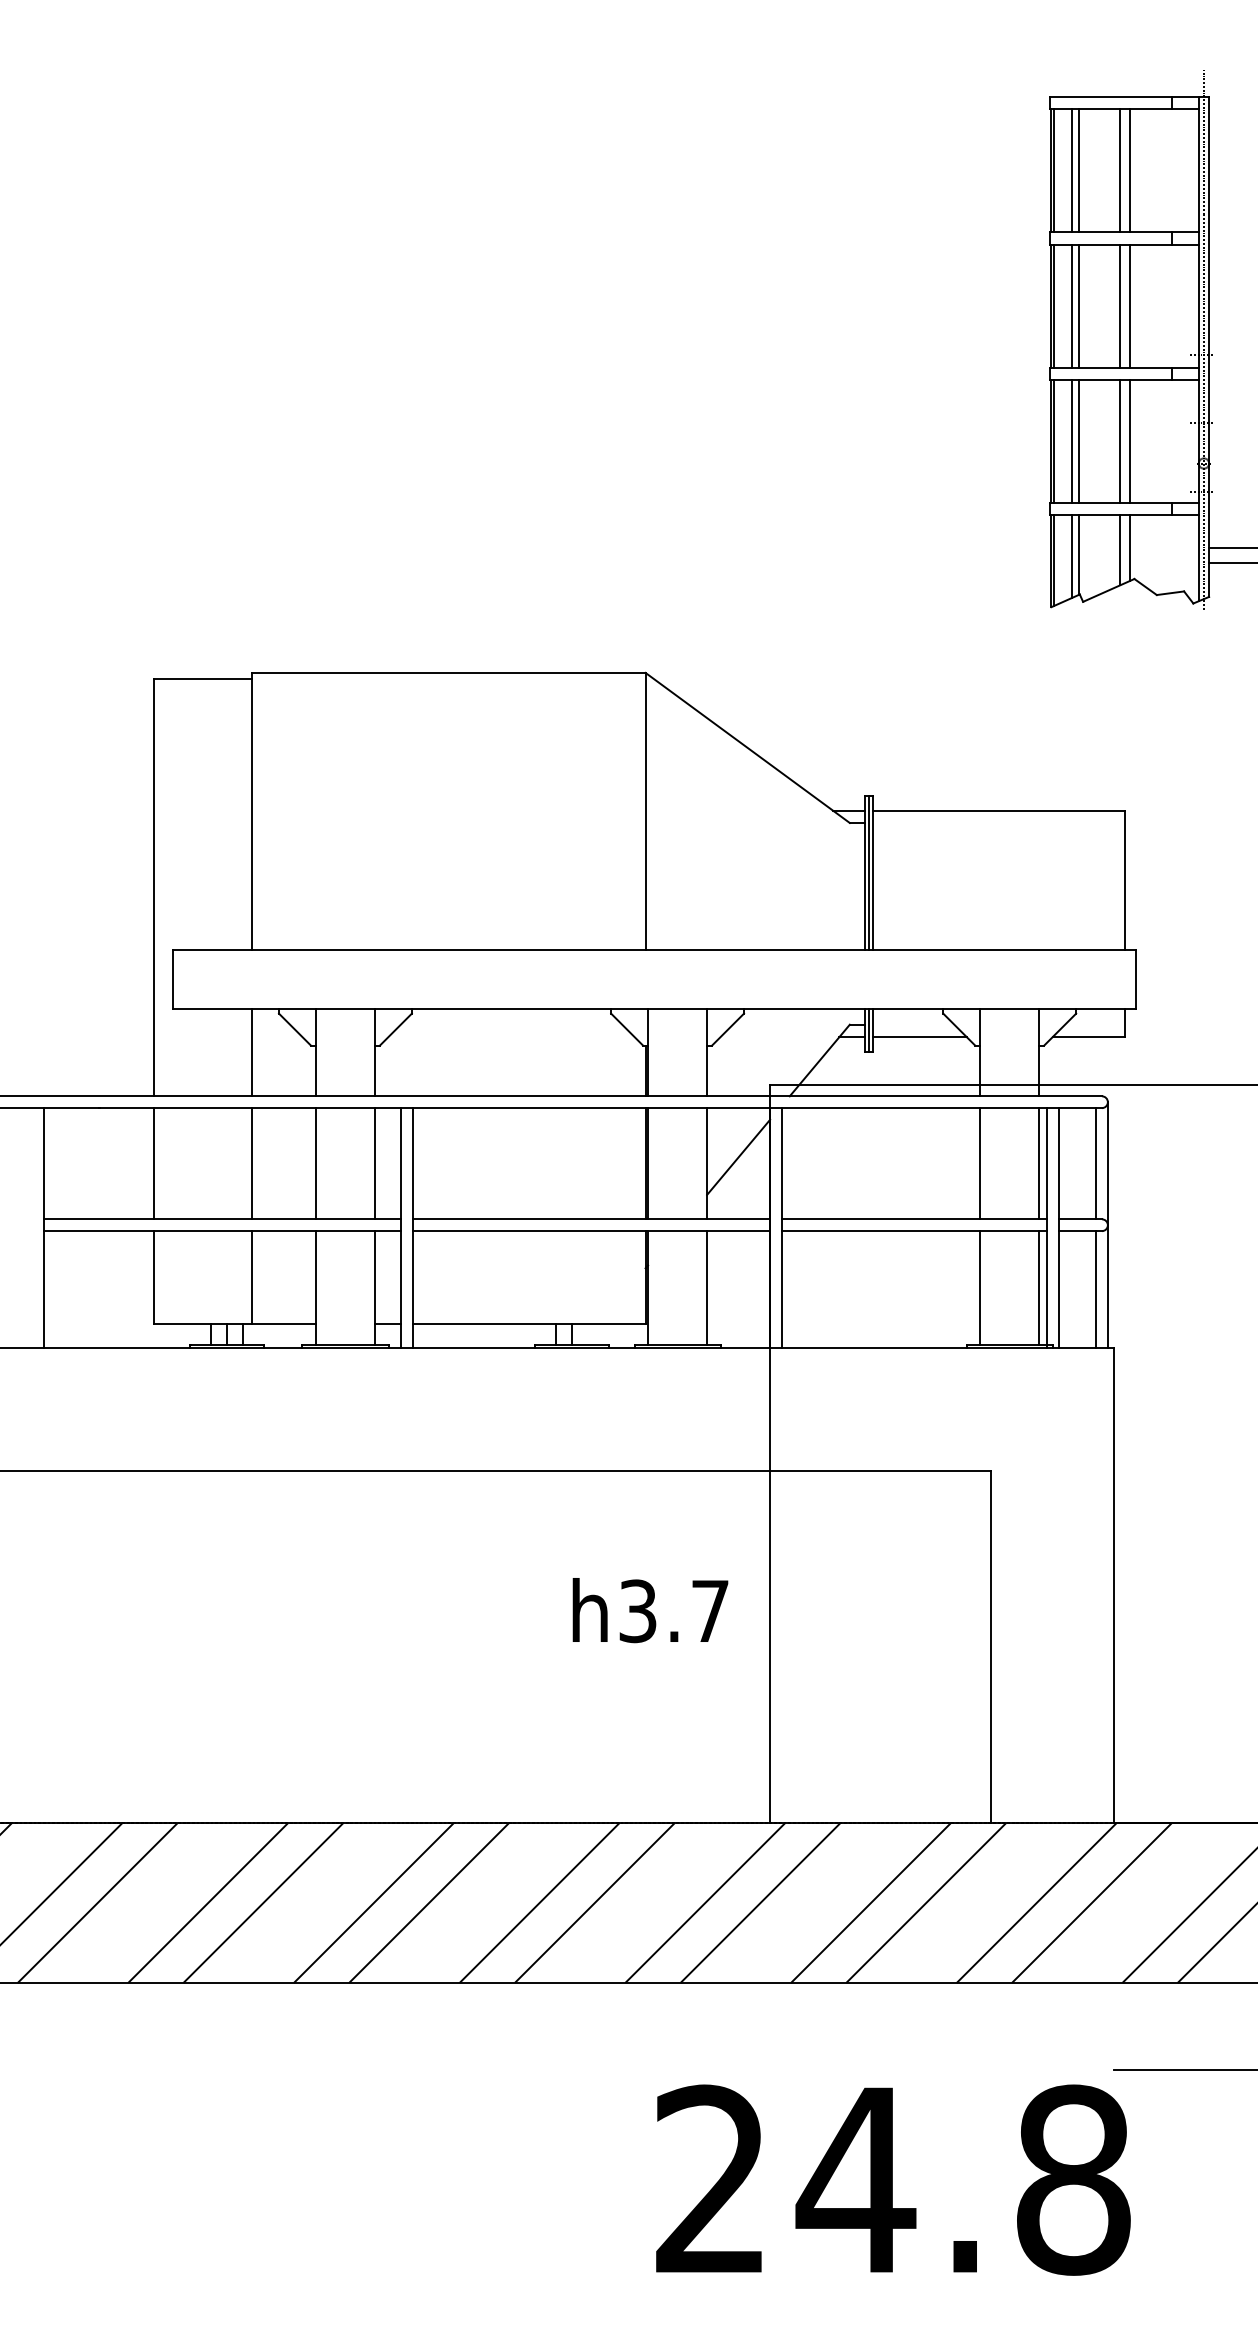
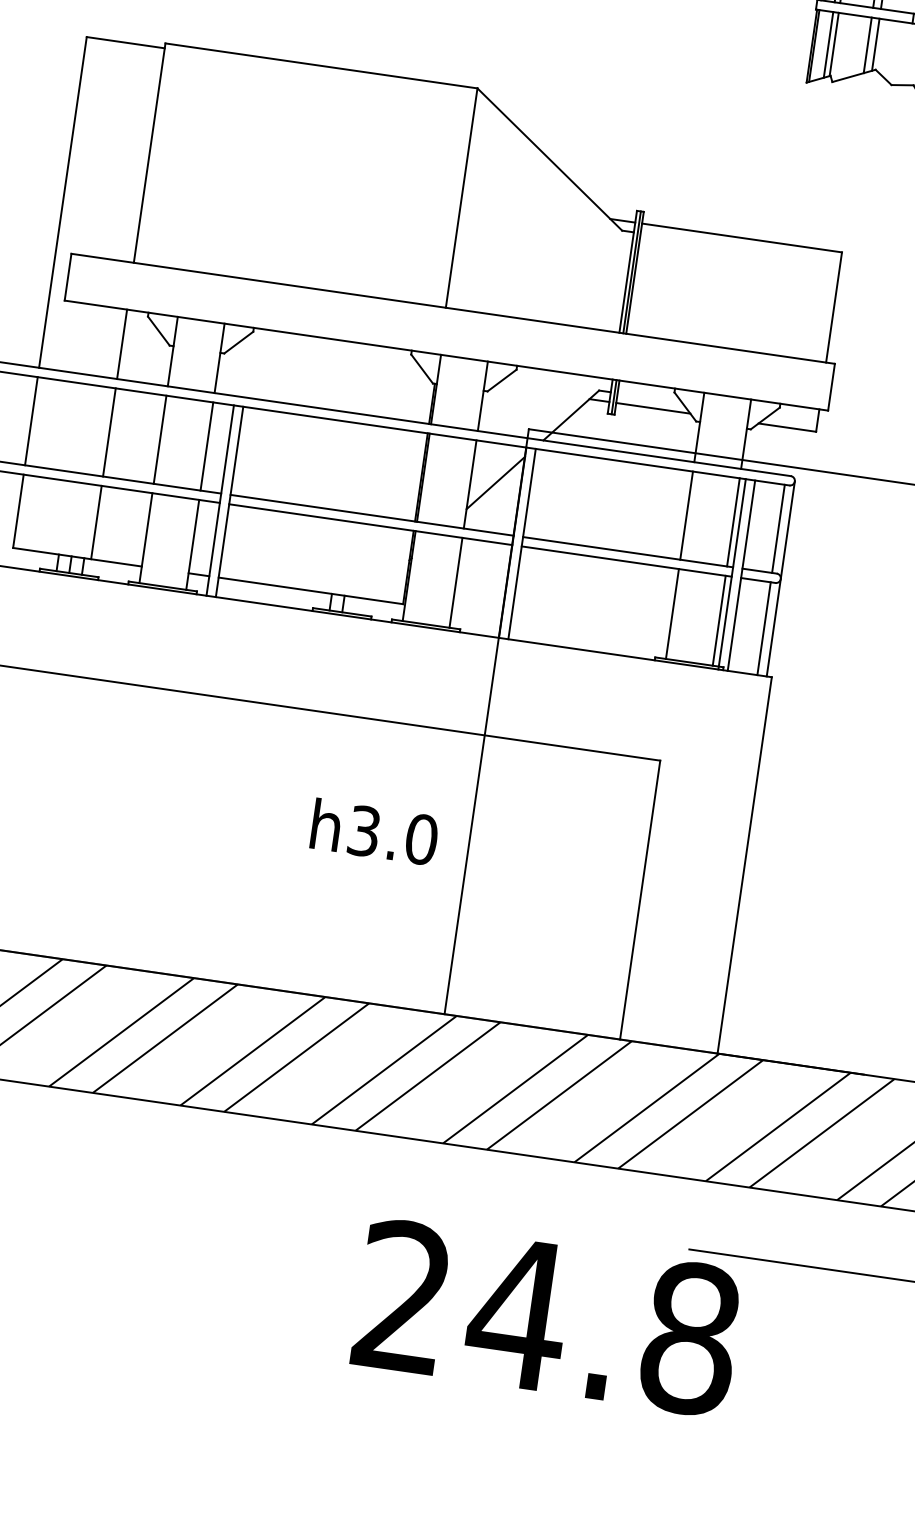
text: (710, 1611) -> (421, 839), h3.7 -> h3.0
text: (893, 2179) -> (547, 1317), moved

